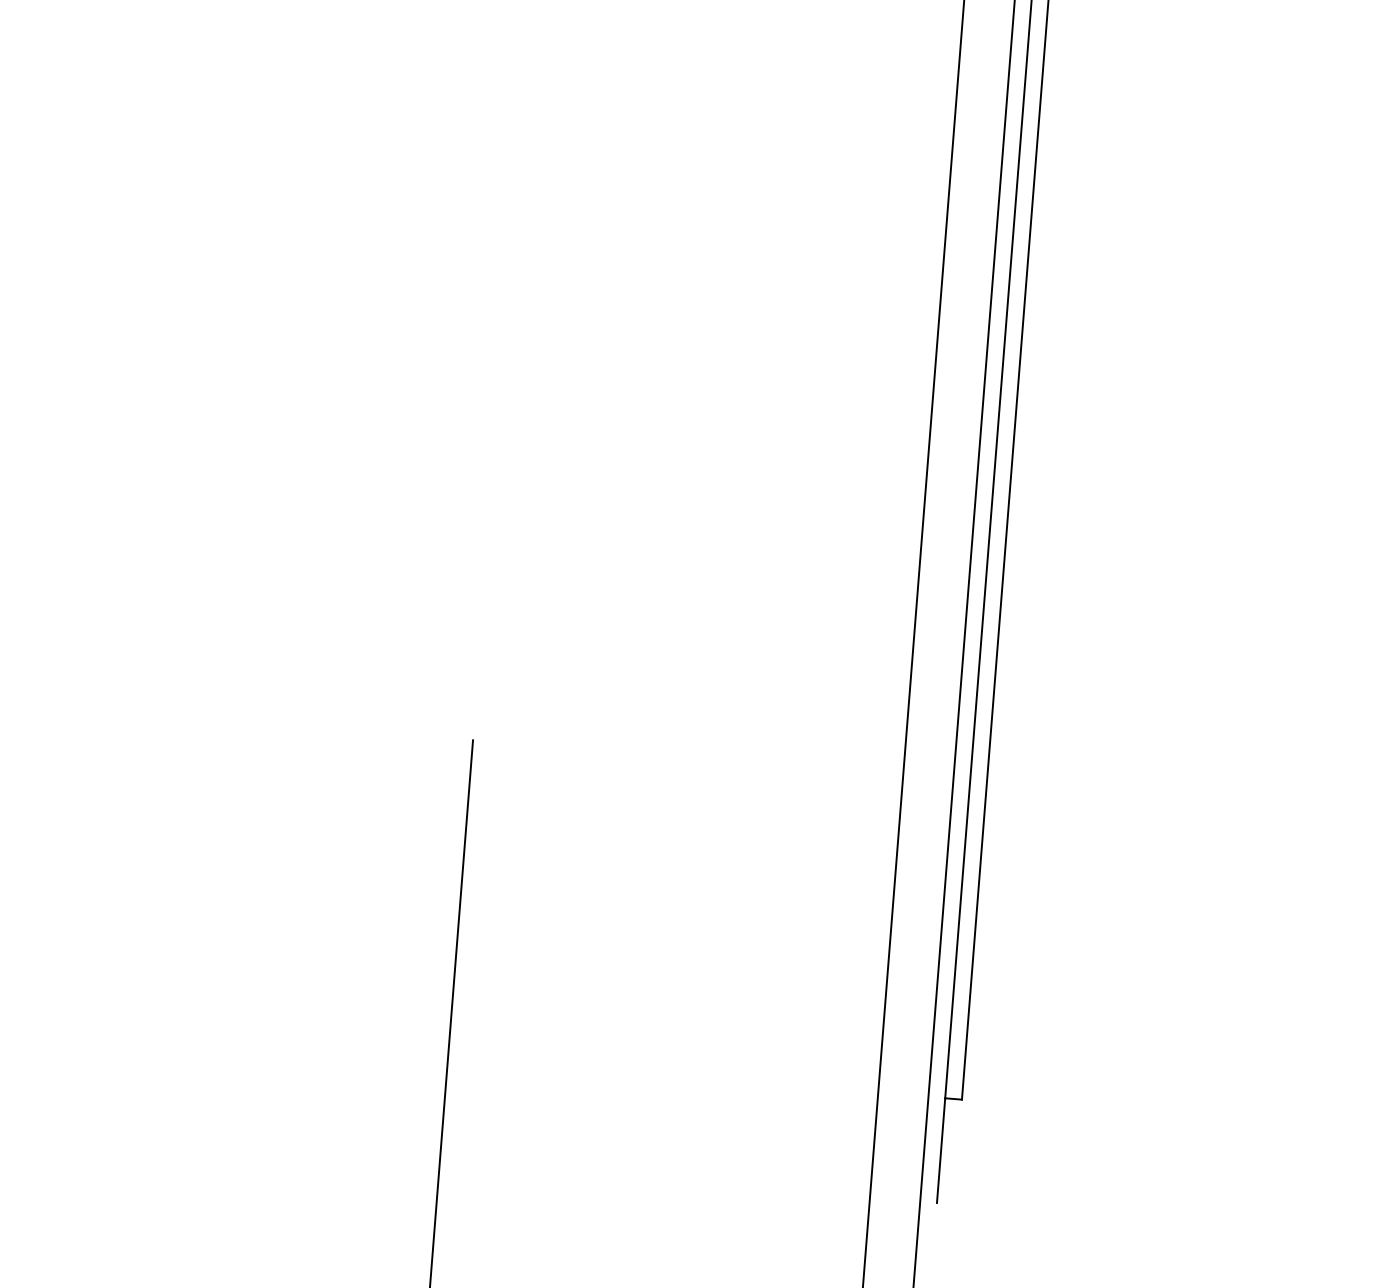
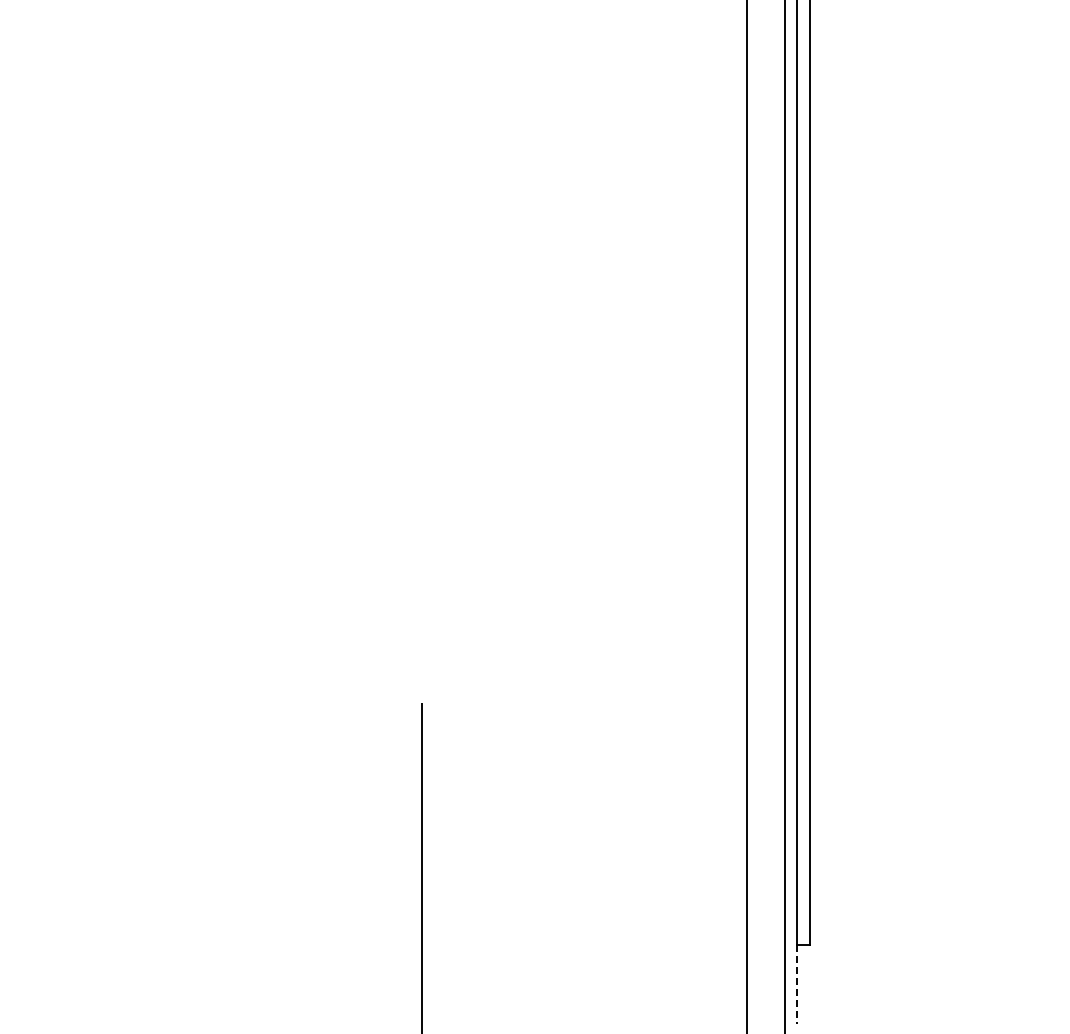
line: (941, 1150) -> (797, 984), solid -> dashed

